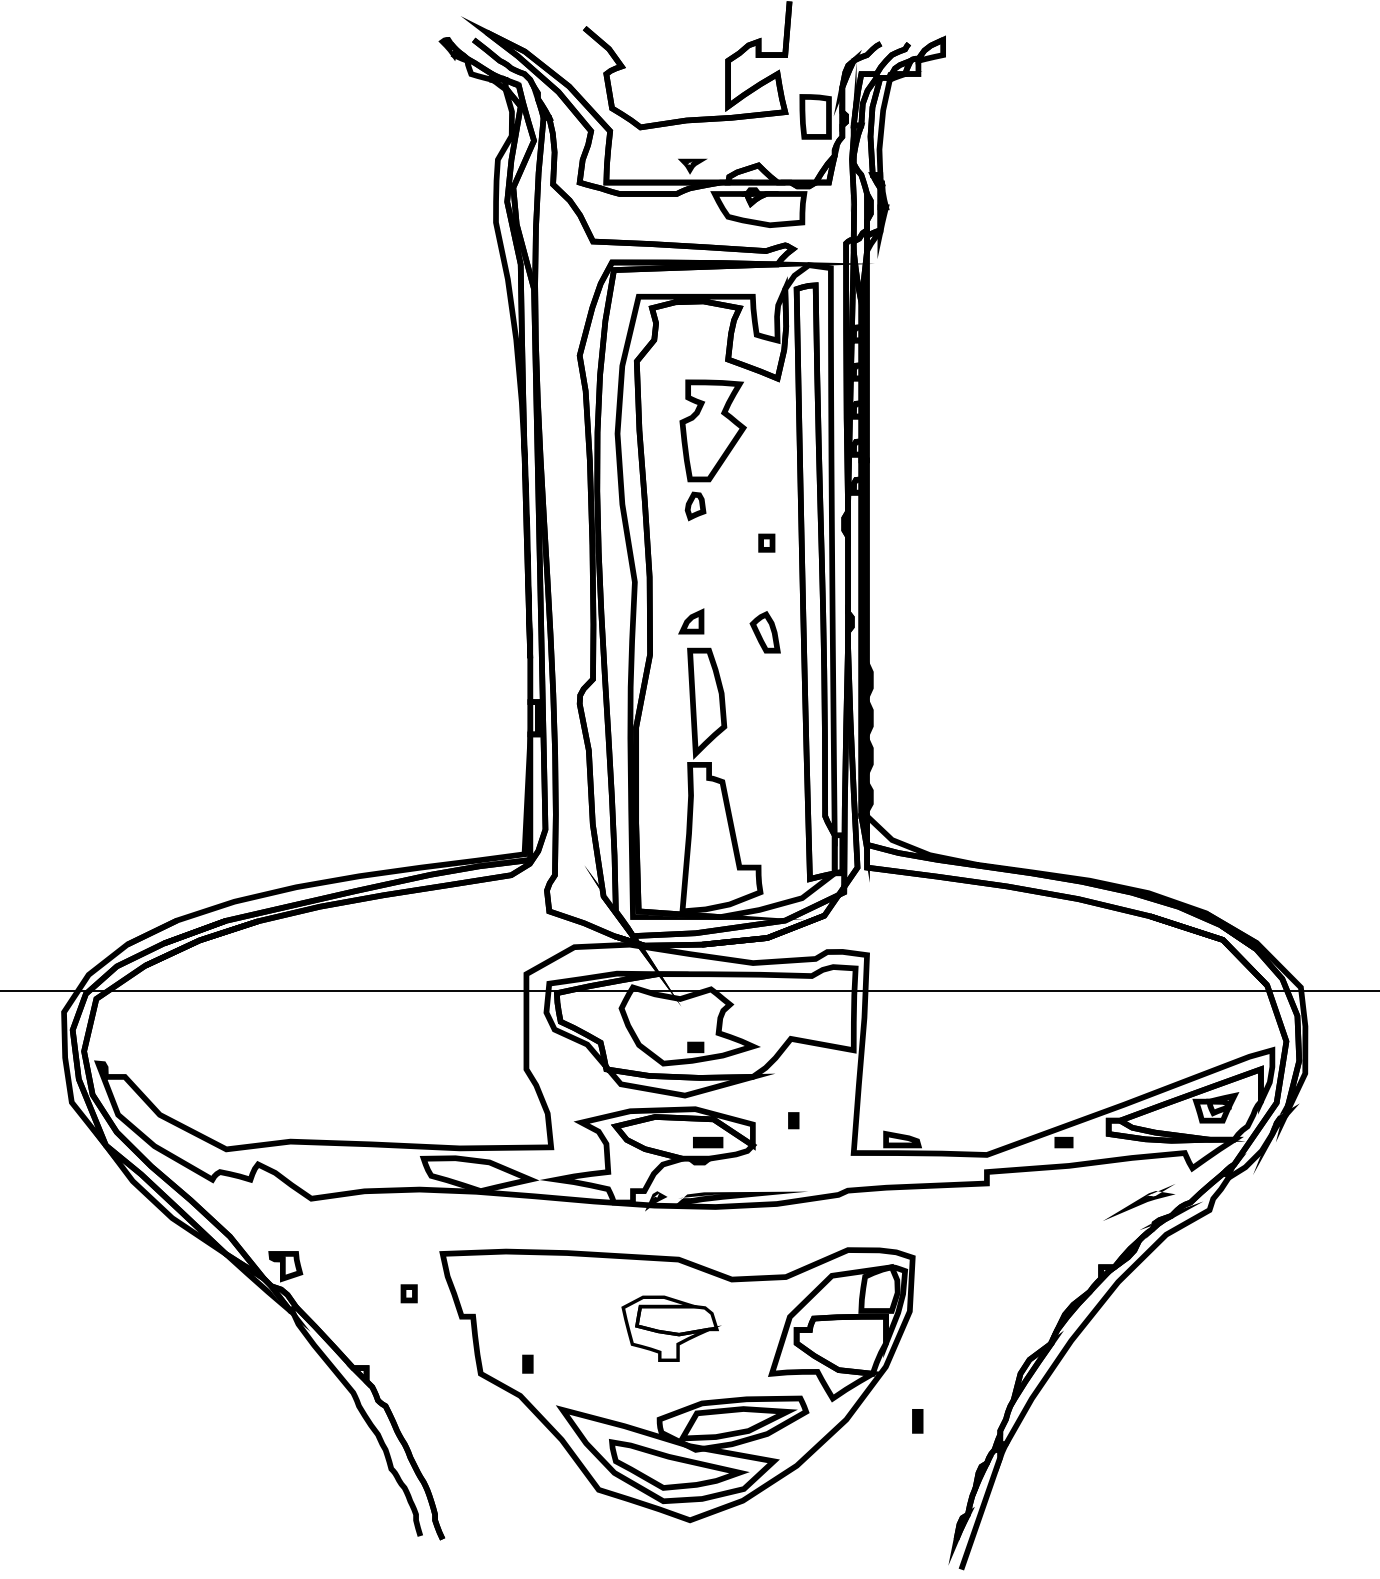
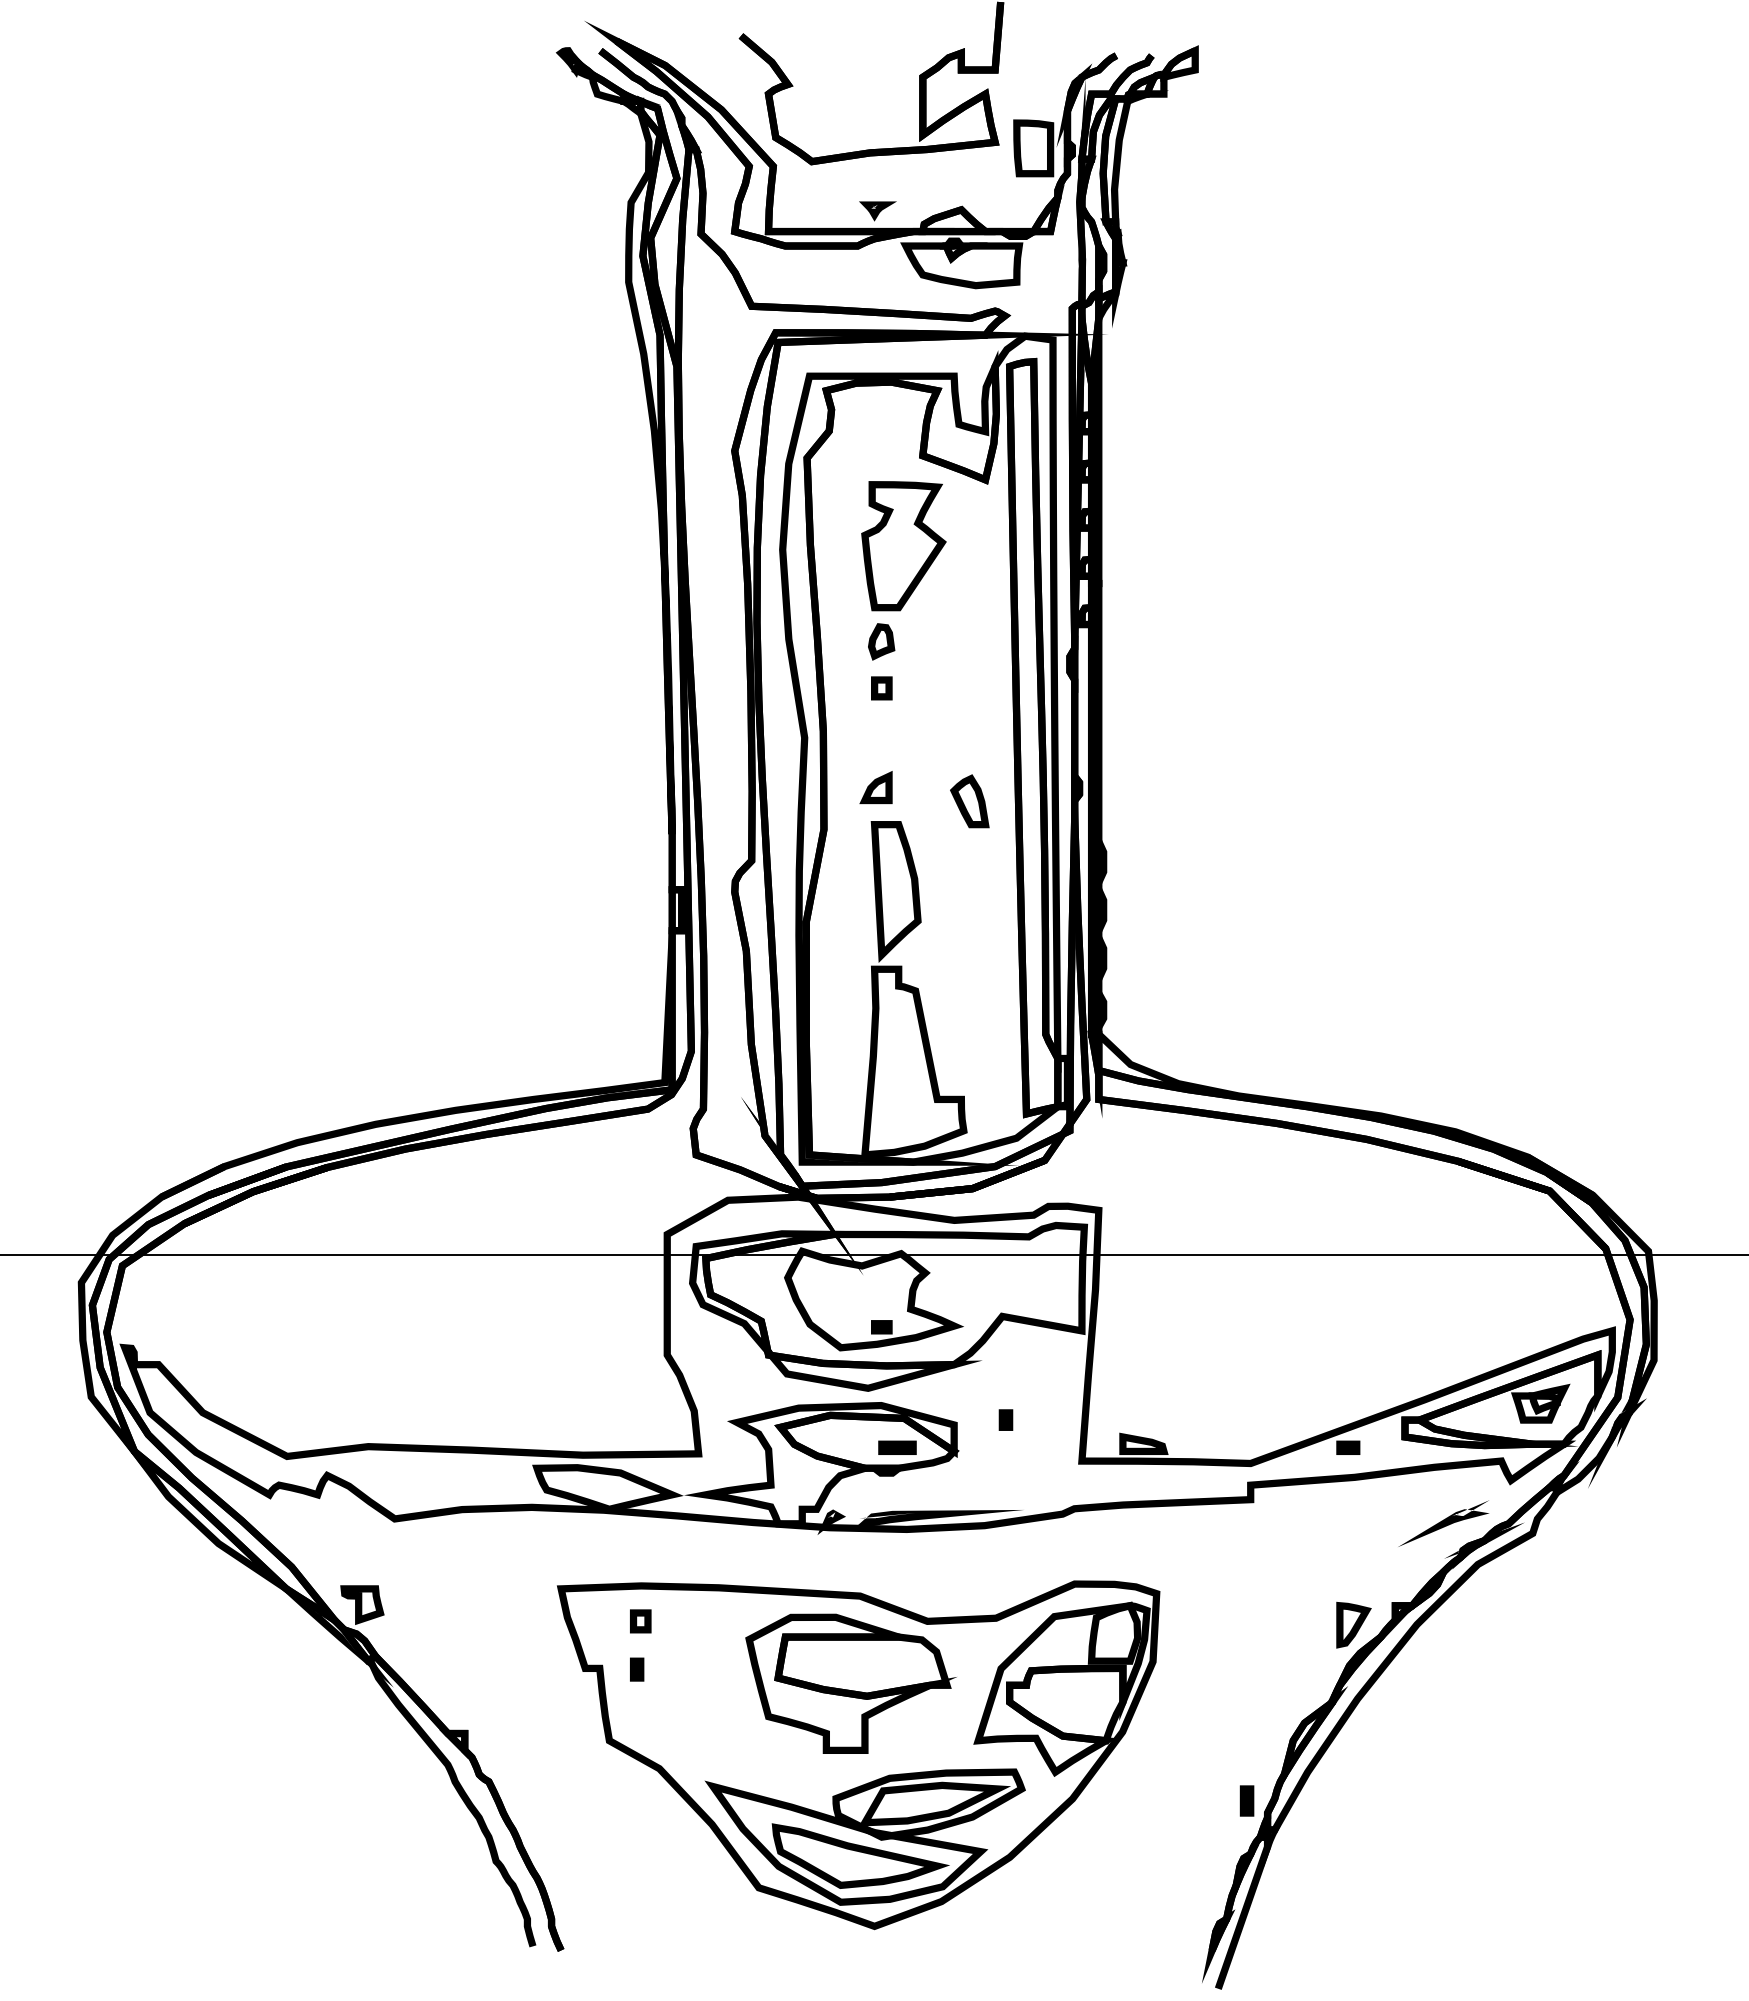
part: (766, 543) -> (881, 688), moved
part: (1068, 1282) -> (1353, 1625), added
part: (409, 1293) -> (640, 1621), moved
part: (671, 1328) -> (850, 1683), size x1.67
part: (528, 1364) -> (637, 1669), moved
part: (917, 1420) -> (1246, 1800), moved

